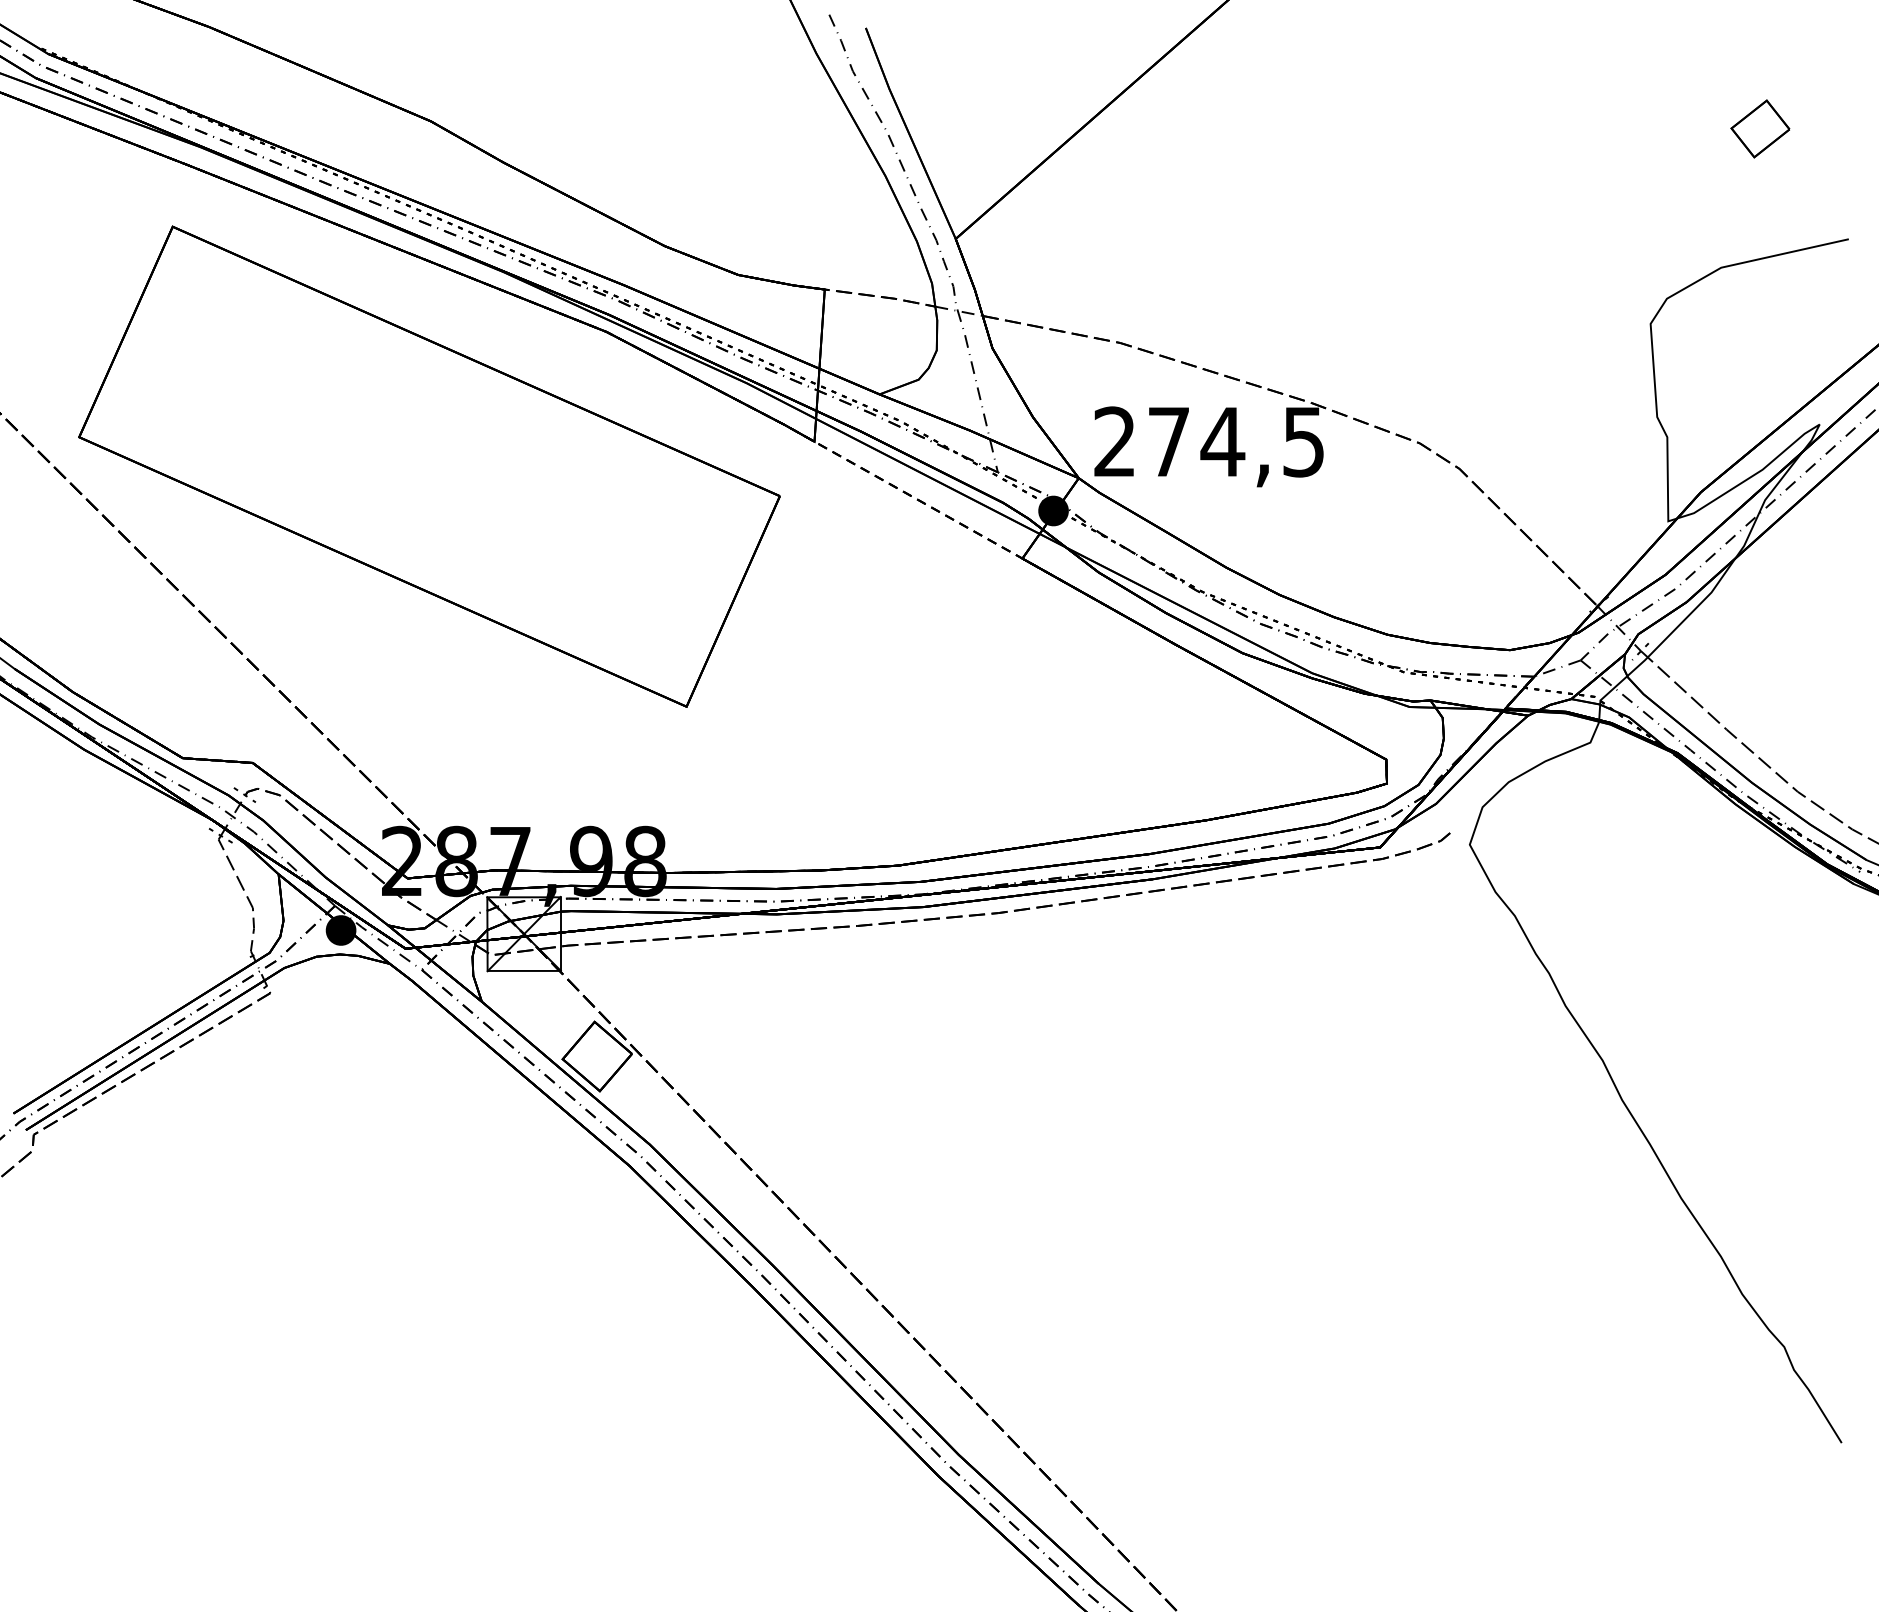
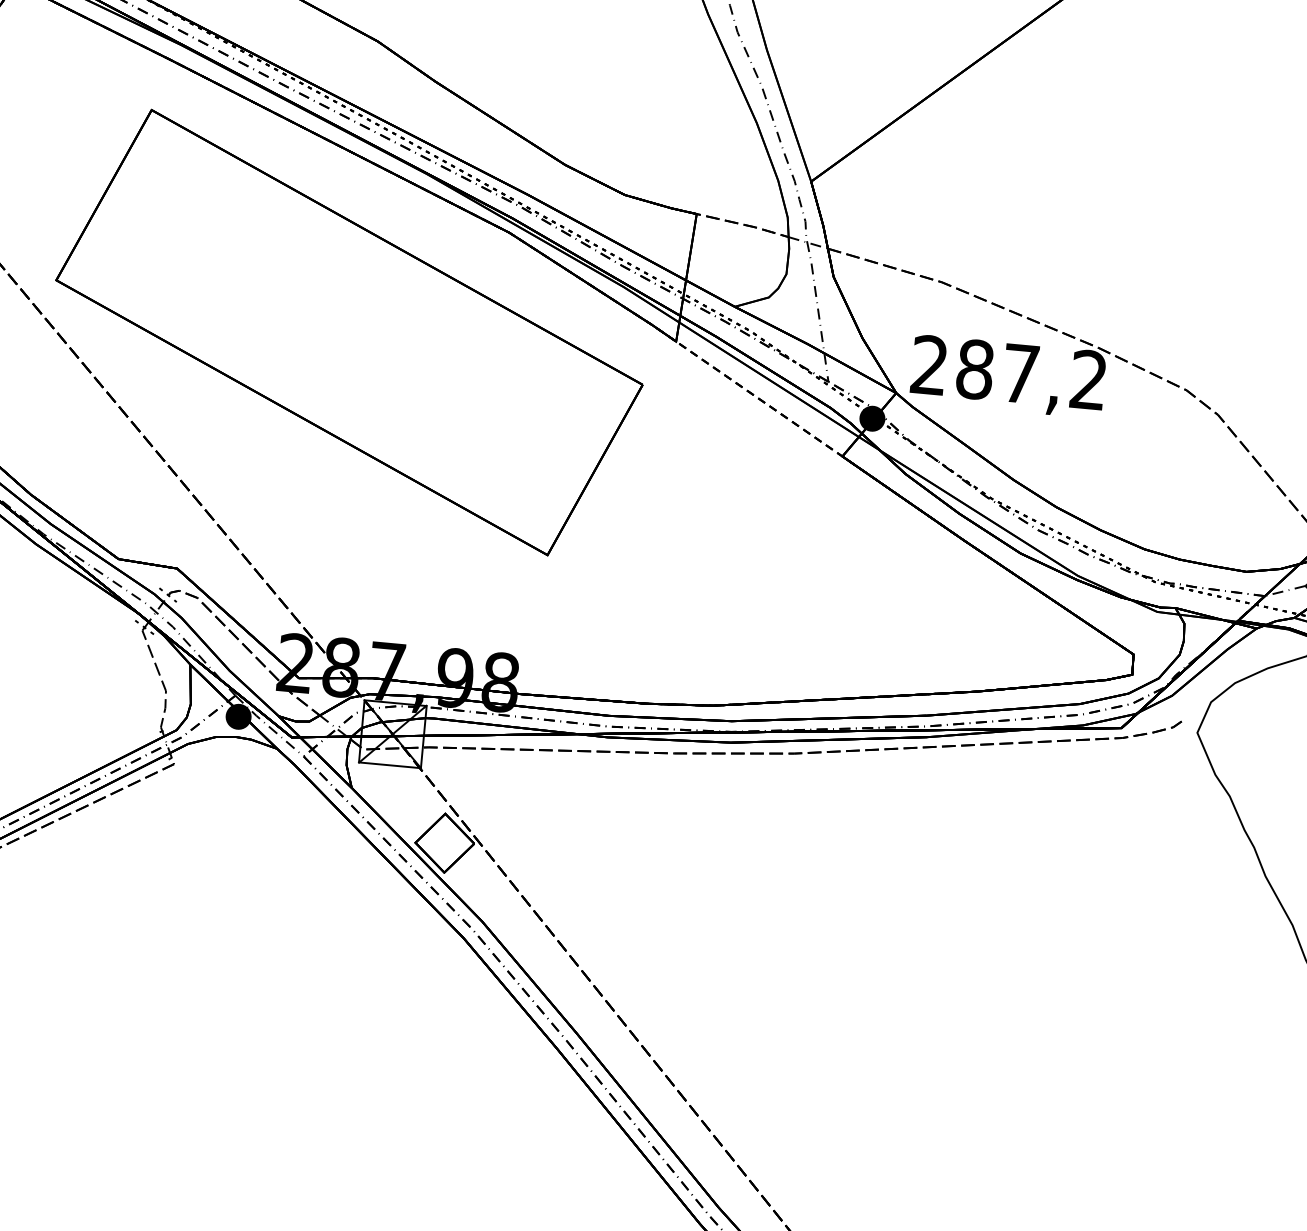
text: (1235, 441) -> (1031, 374), 274,5 -> 287,2

